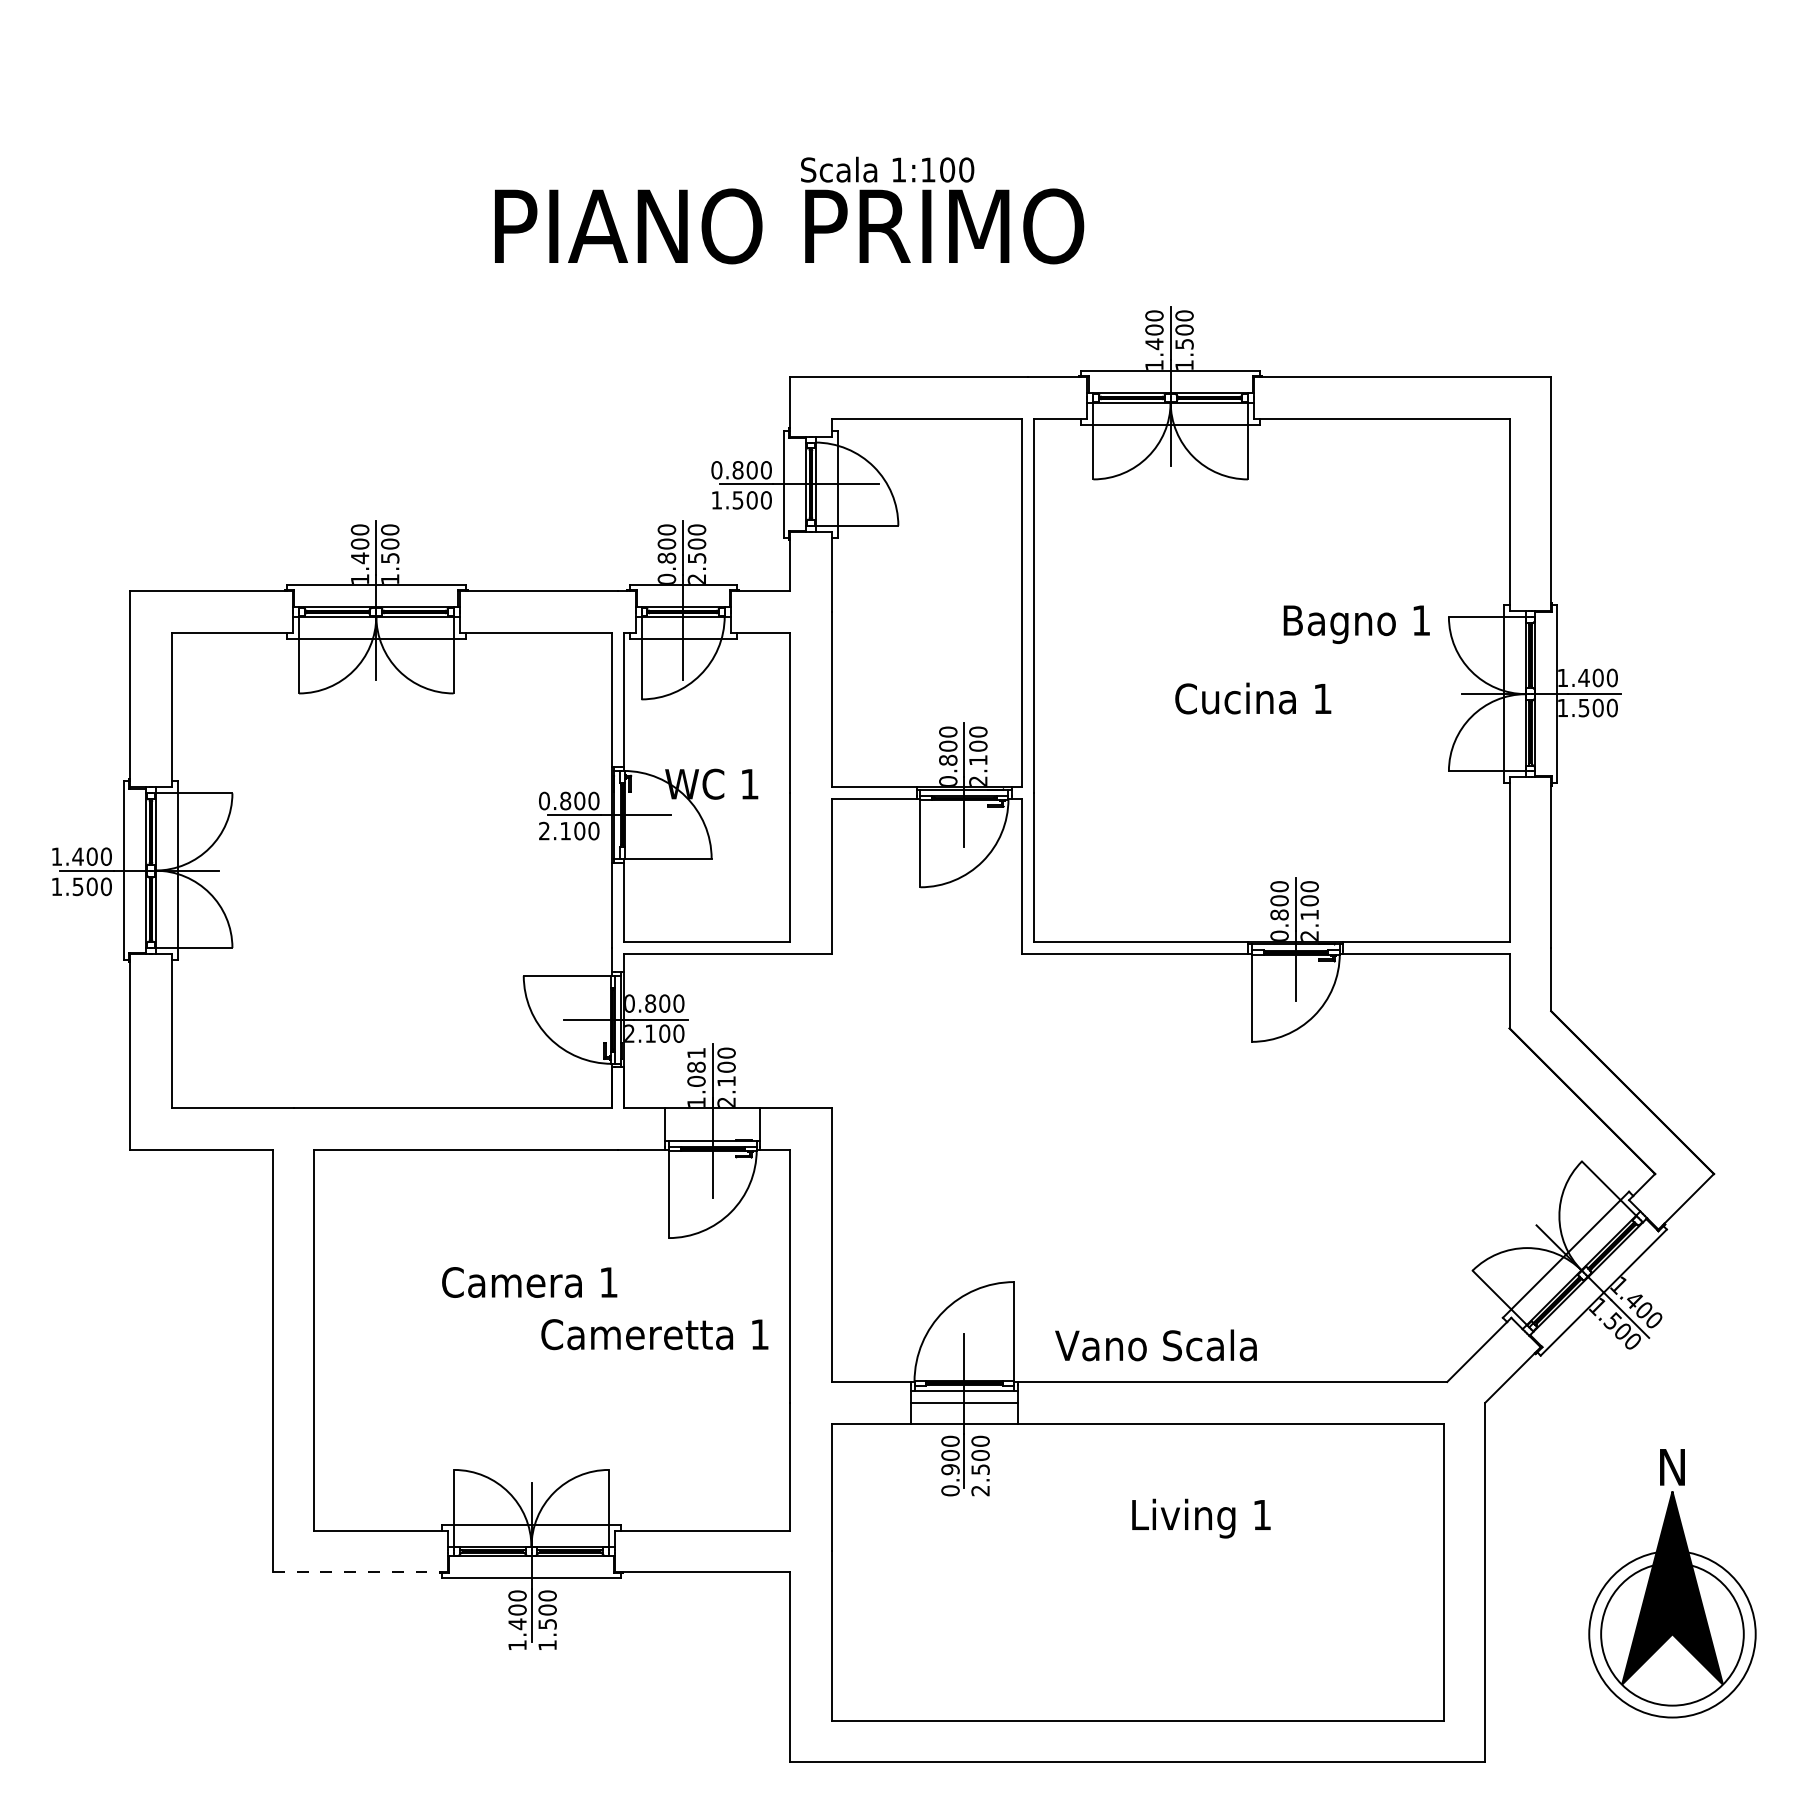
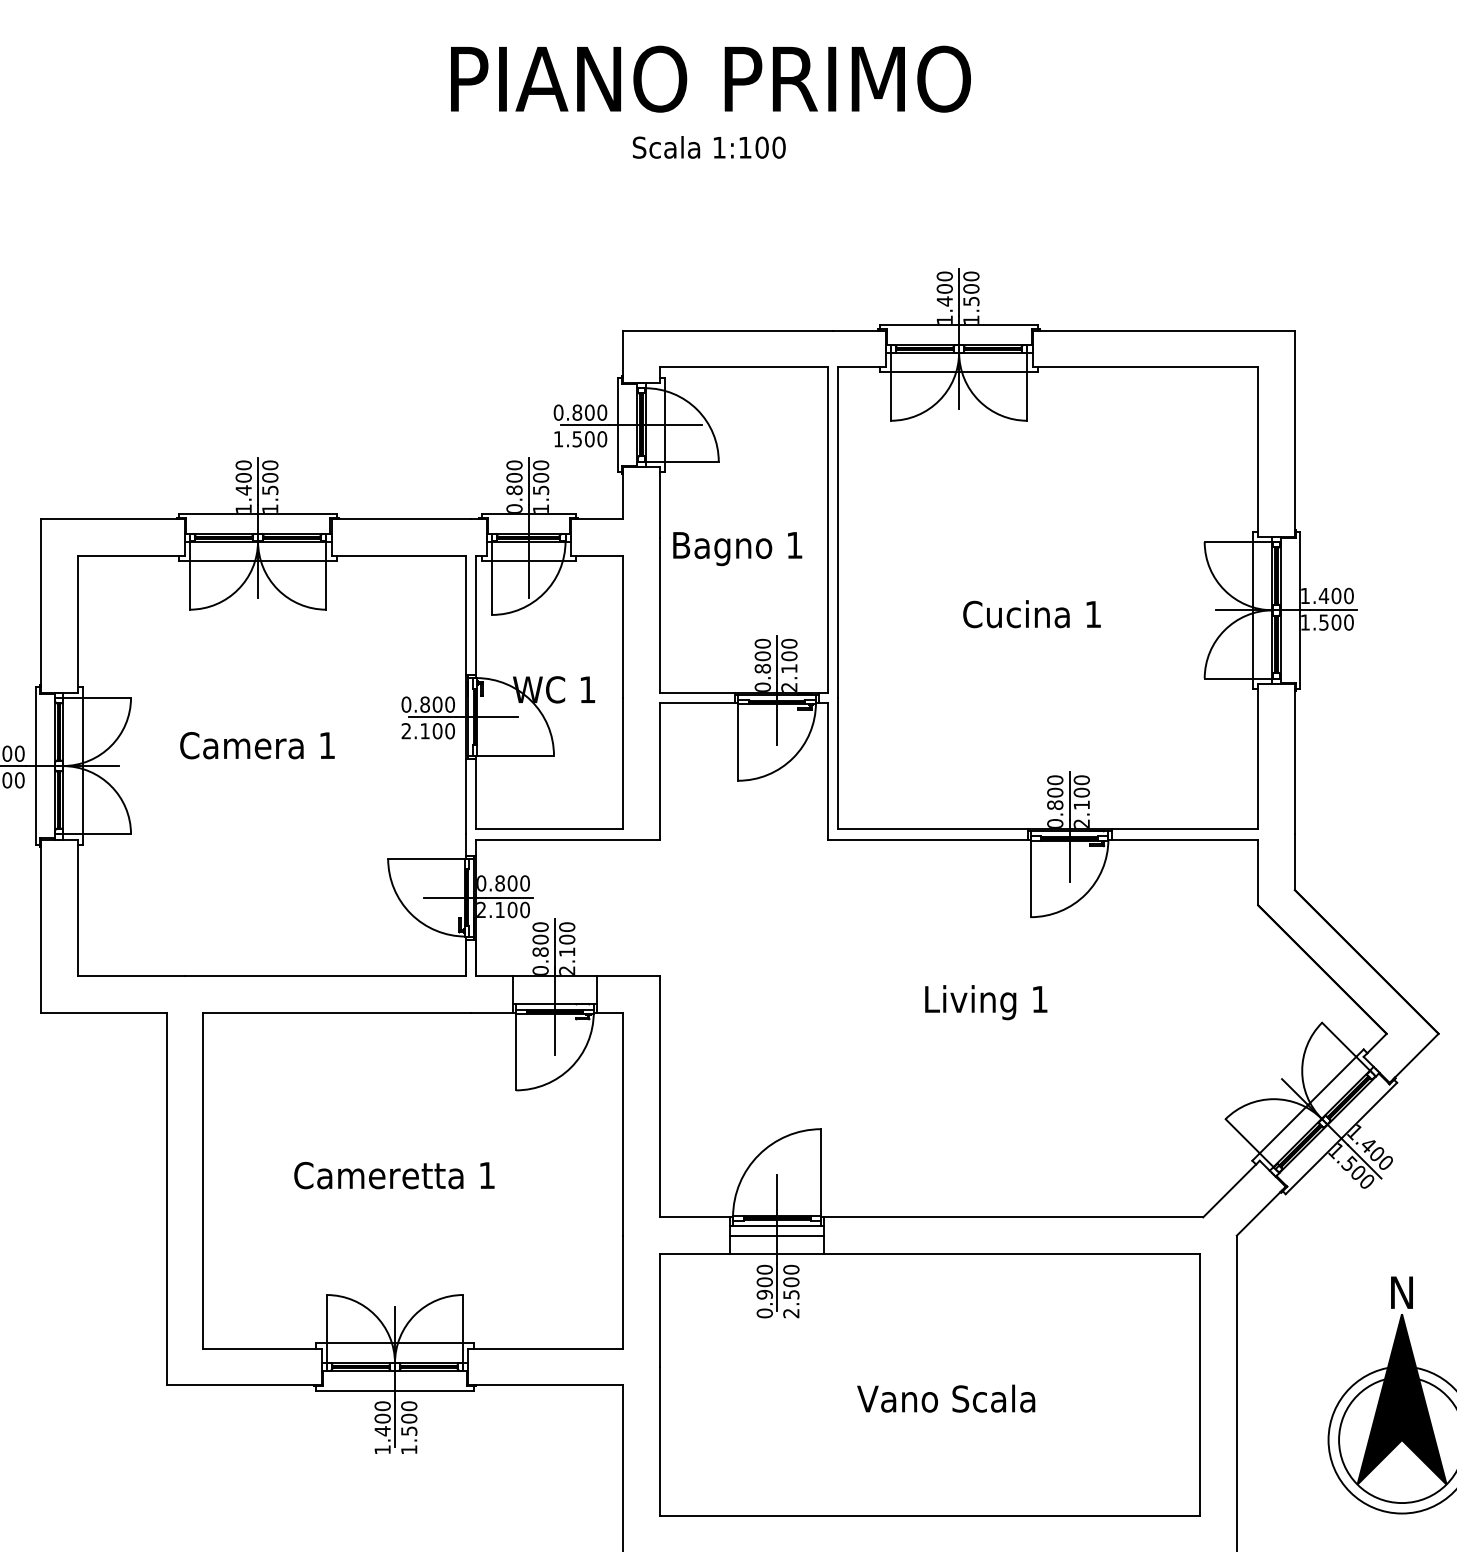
text: (789, 226) -> (710, 79), moved
text: (696, 578) -> (540, 508), 2.500 -> 1.500
text: (1356, 624) -> (737, 548), moved
text: (696, 1076) -> (540, 947), 1.081 -> 0.800
text: (529, 1282) -> (257, 745), moved
text: (654, 1334) -> (394, 1175), moved
text: (1155, 1345) -> (945, 1398), moved
text: (1201, 1518) -> (986, 1002), moved
line: (356, 1572) -> (240, 1385), dashed -> solid

